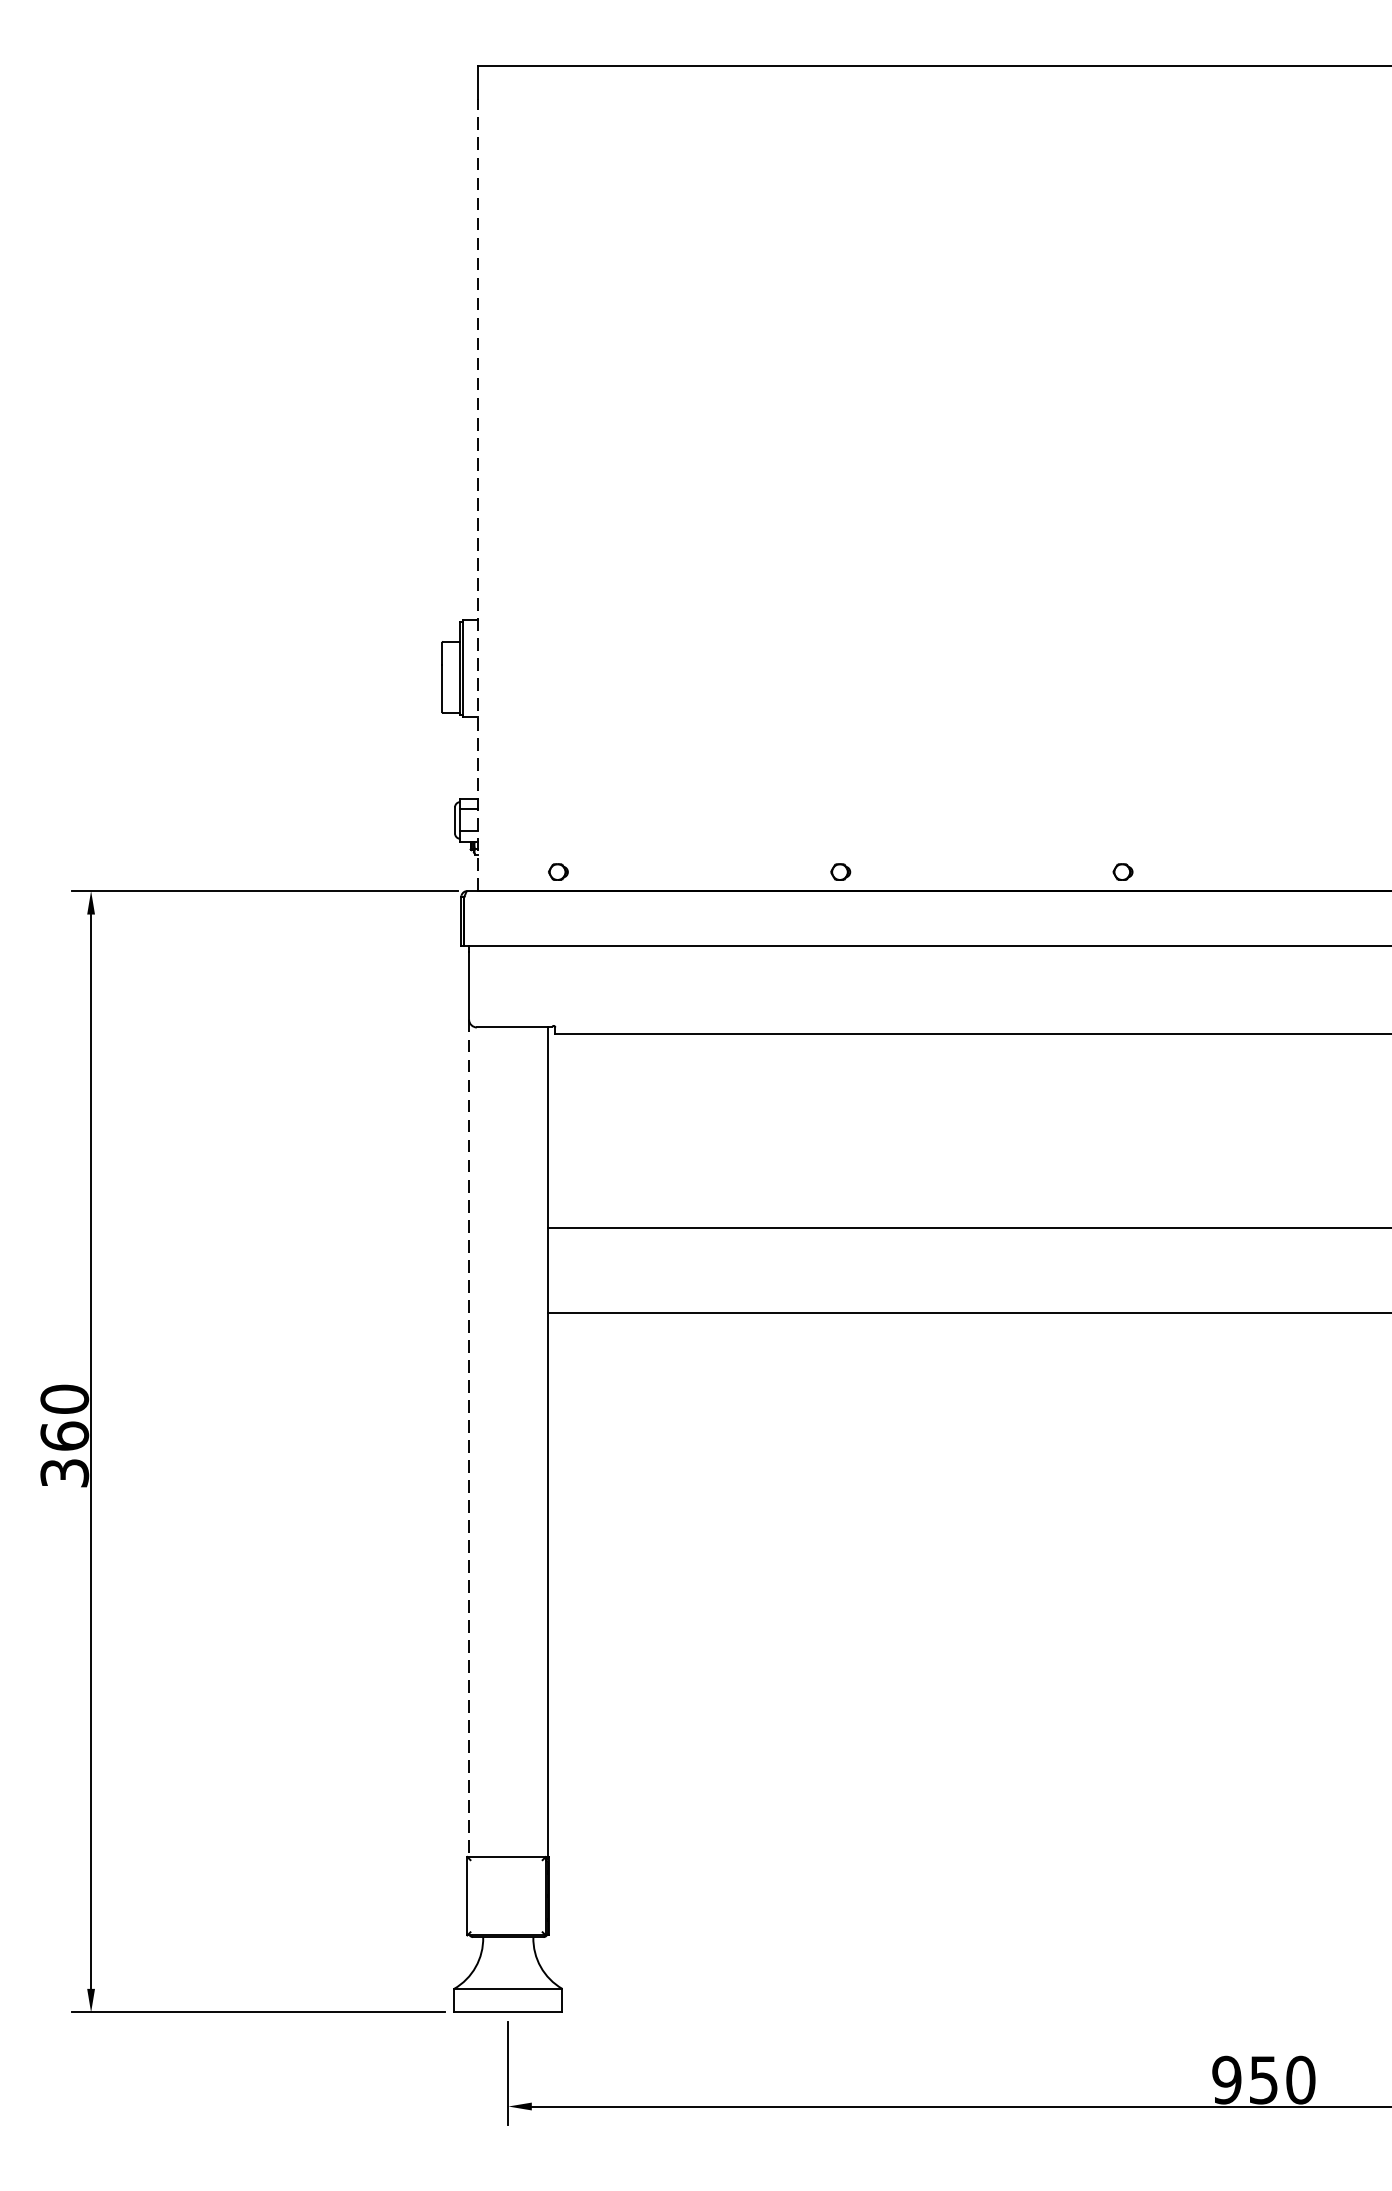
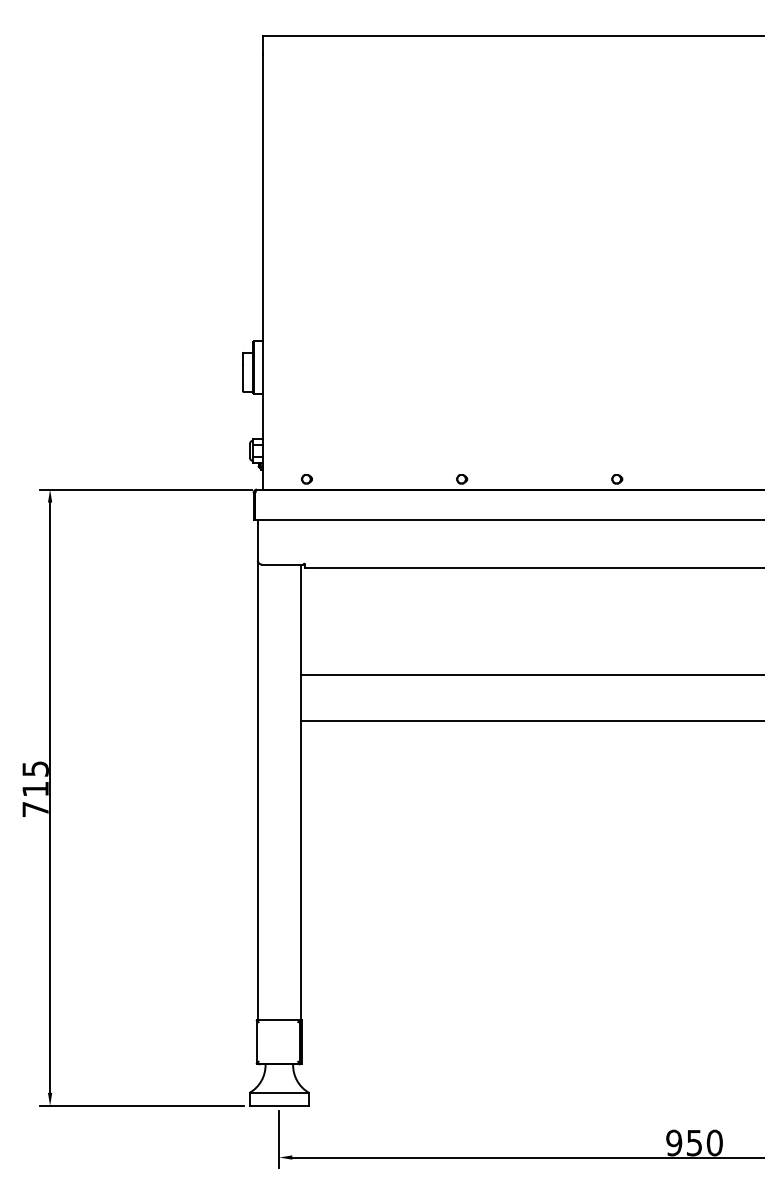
line: (477, 494) -> (262, 271), dashed -> solid
text: (64, 1436) -> (35, 789), 360 -> 715
line: (468, 1438) -> (257, 790), dashed -> solid

